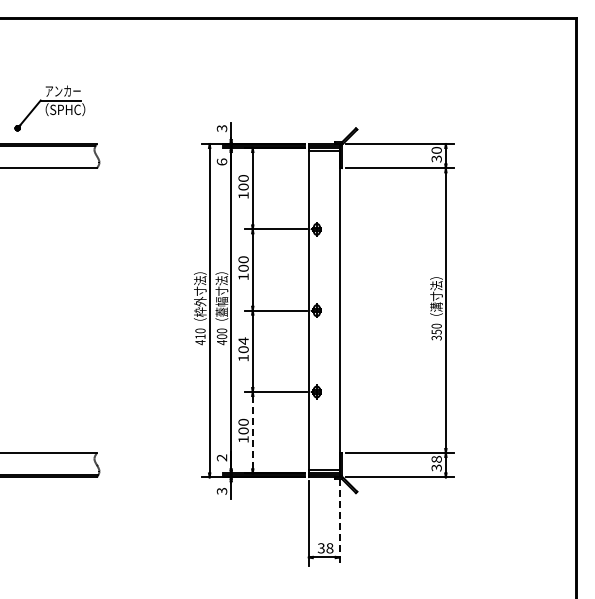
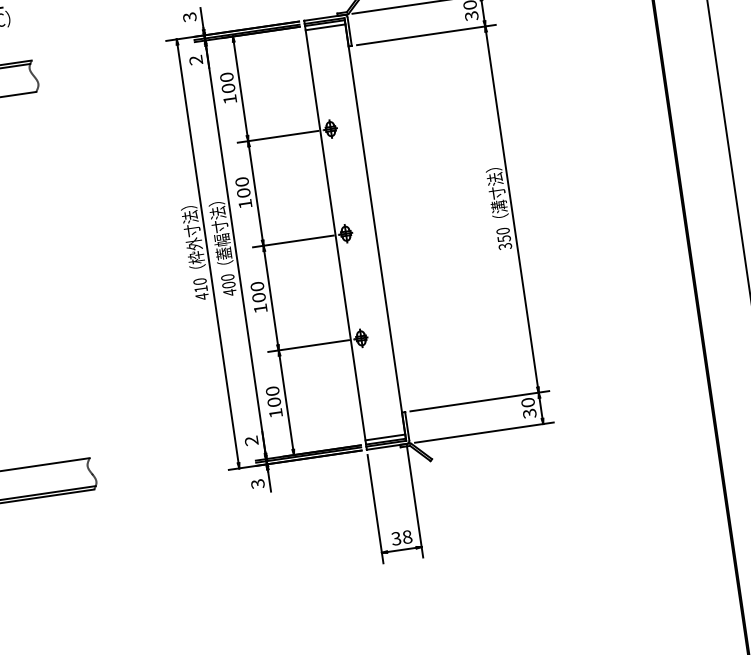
text: (221, 161) -> (195, 59), 6 -> 2
text: (243, 340) -> (257, 285), 104 -> 100
line: (252, 432) -> (286, 402), dashed -> solid
text: (436, 458) -> (527, 401), 38 -> 30
line: (339, 522) -> (414, 502), dashed -> solid

